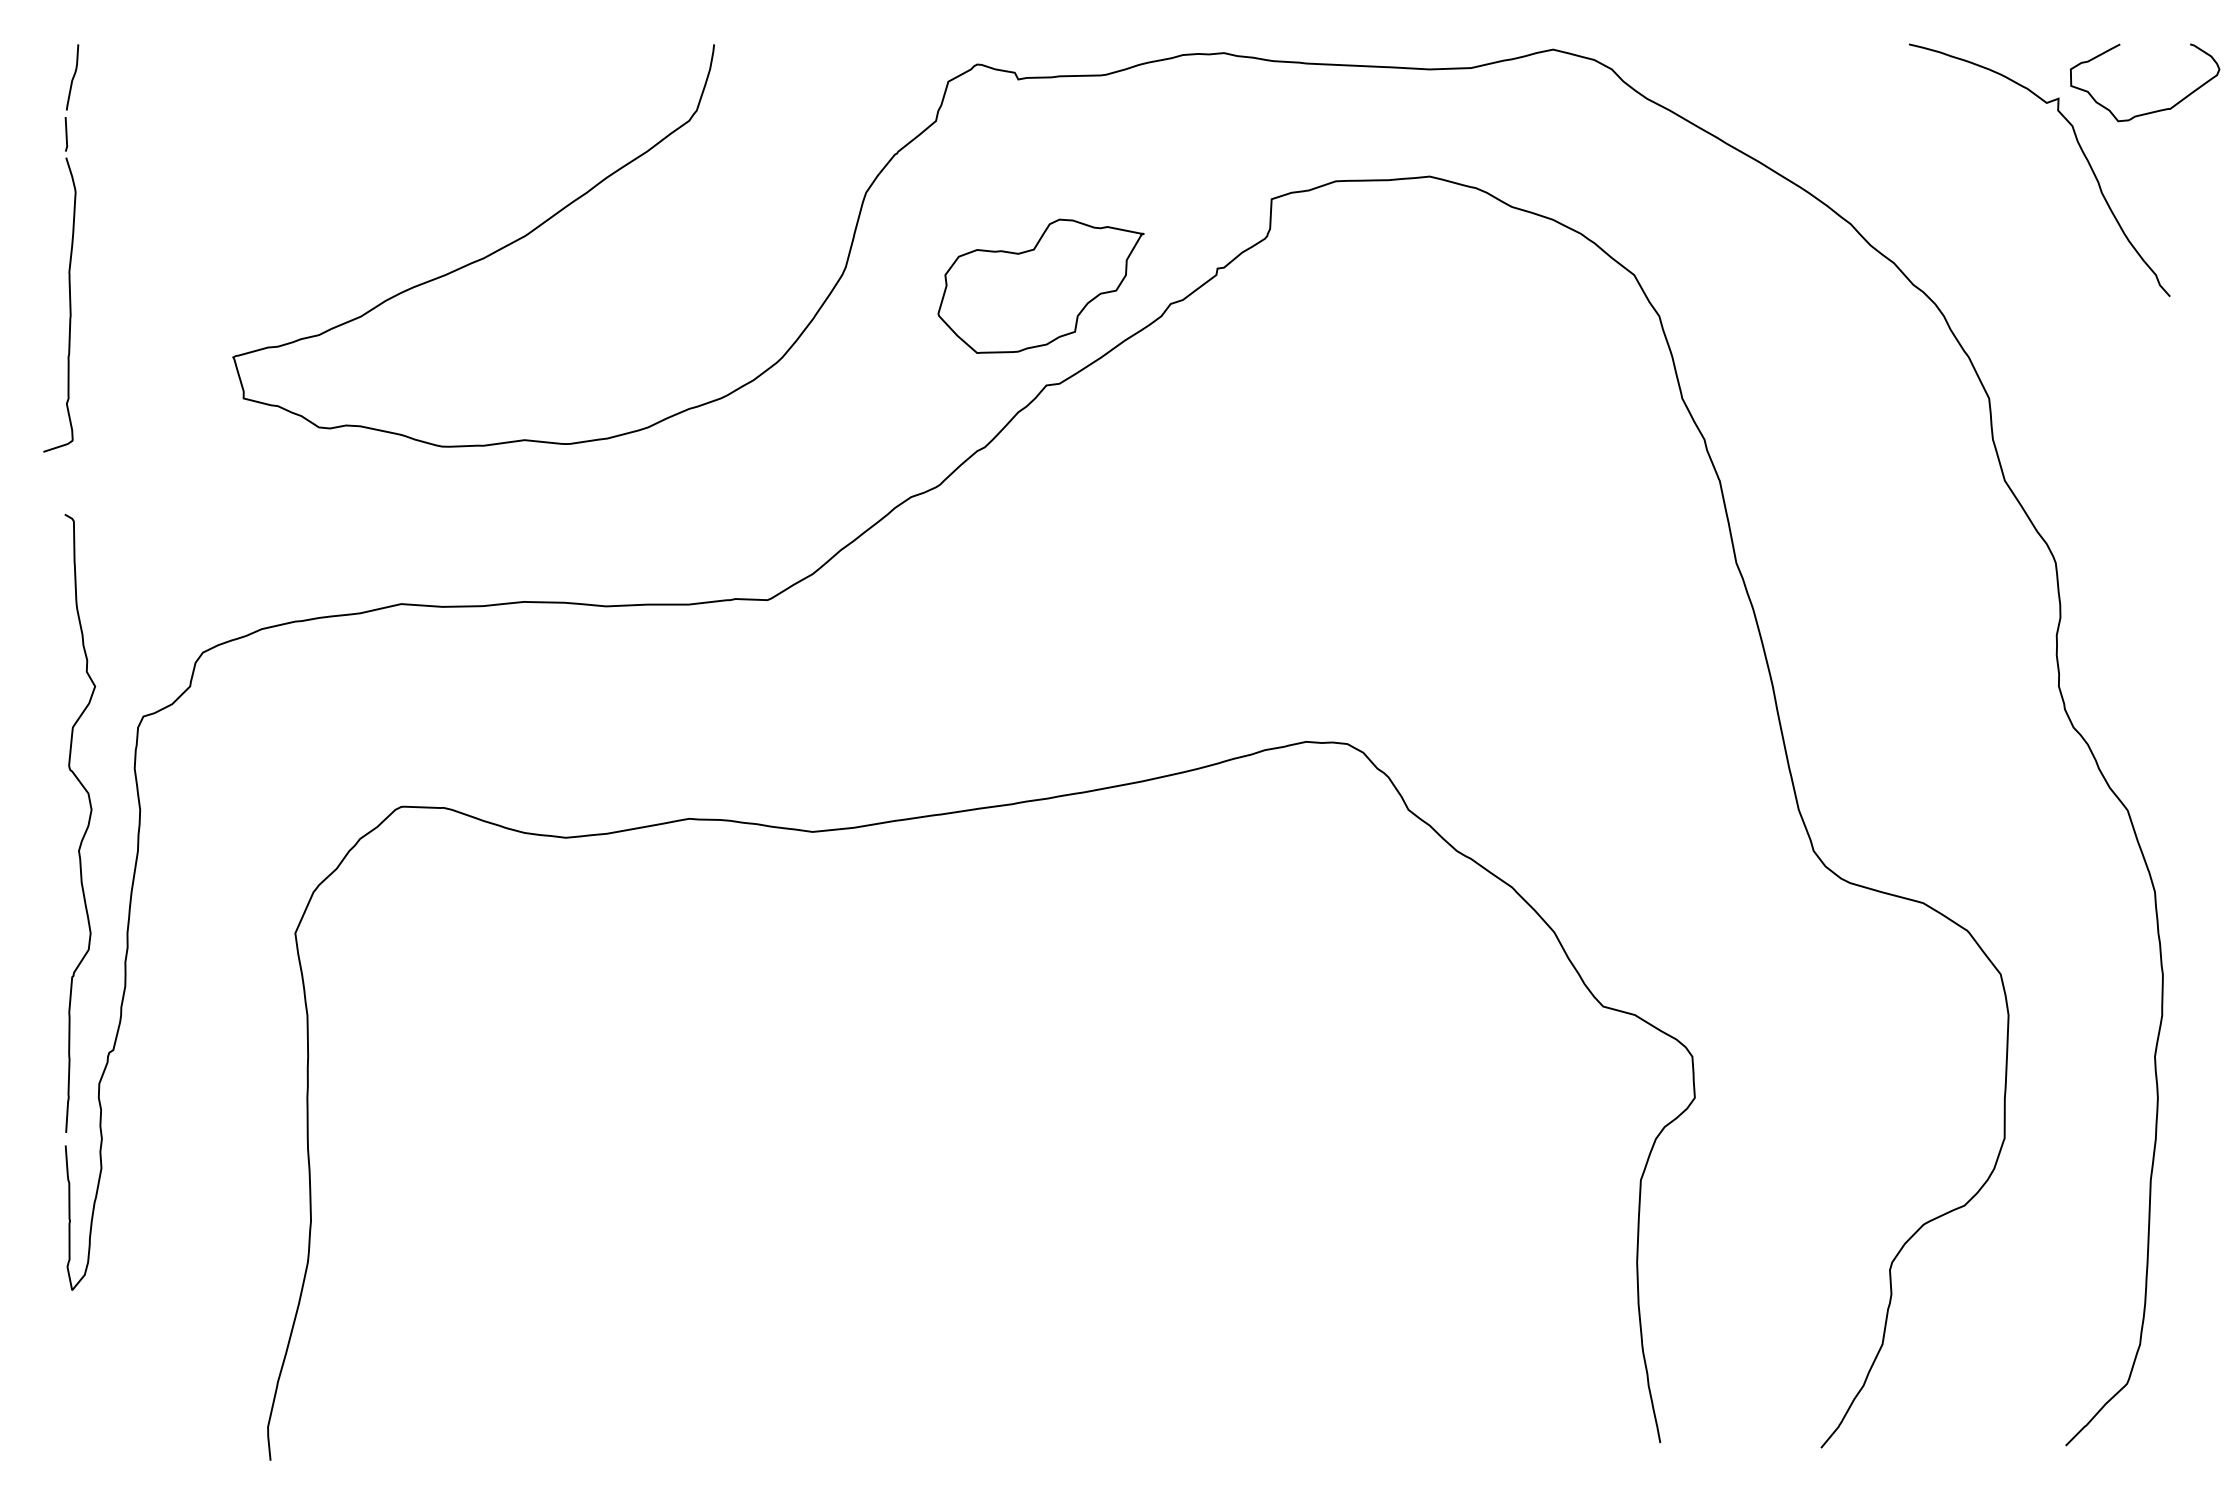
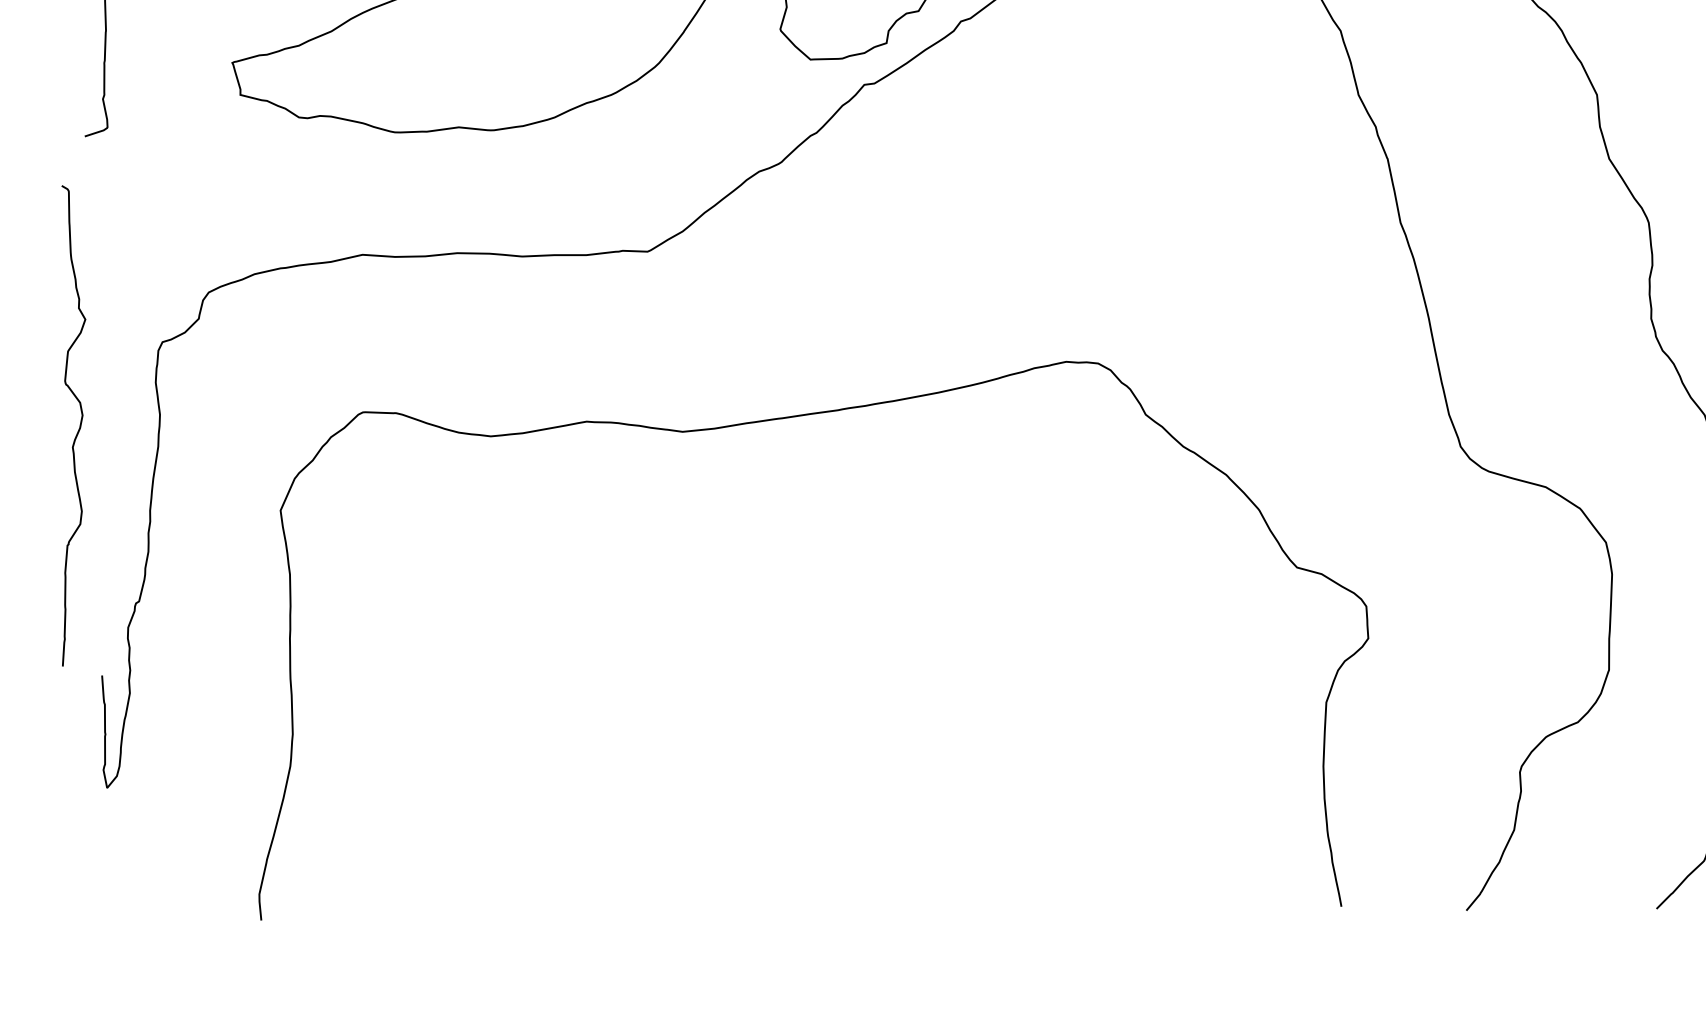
curve: (87, 824) -> (79, 426), moved

